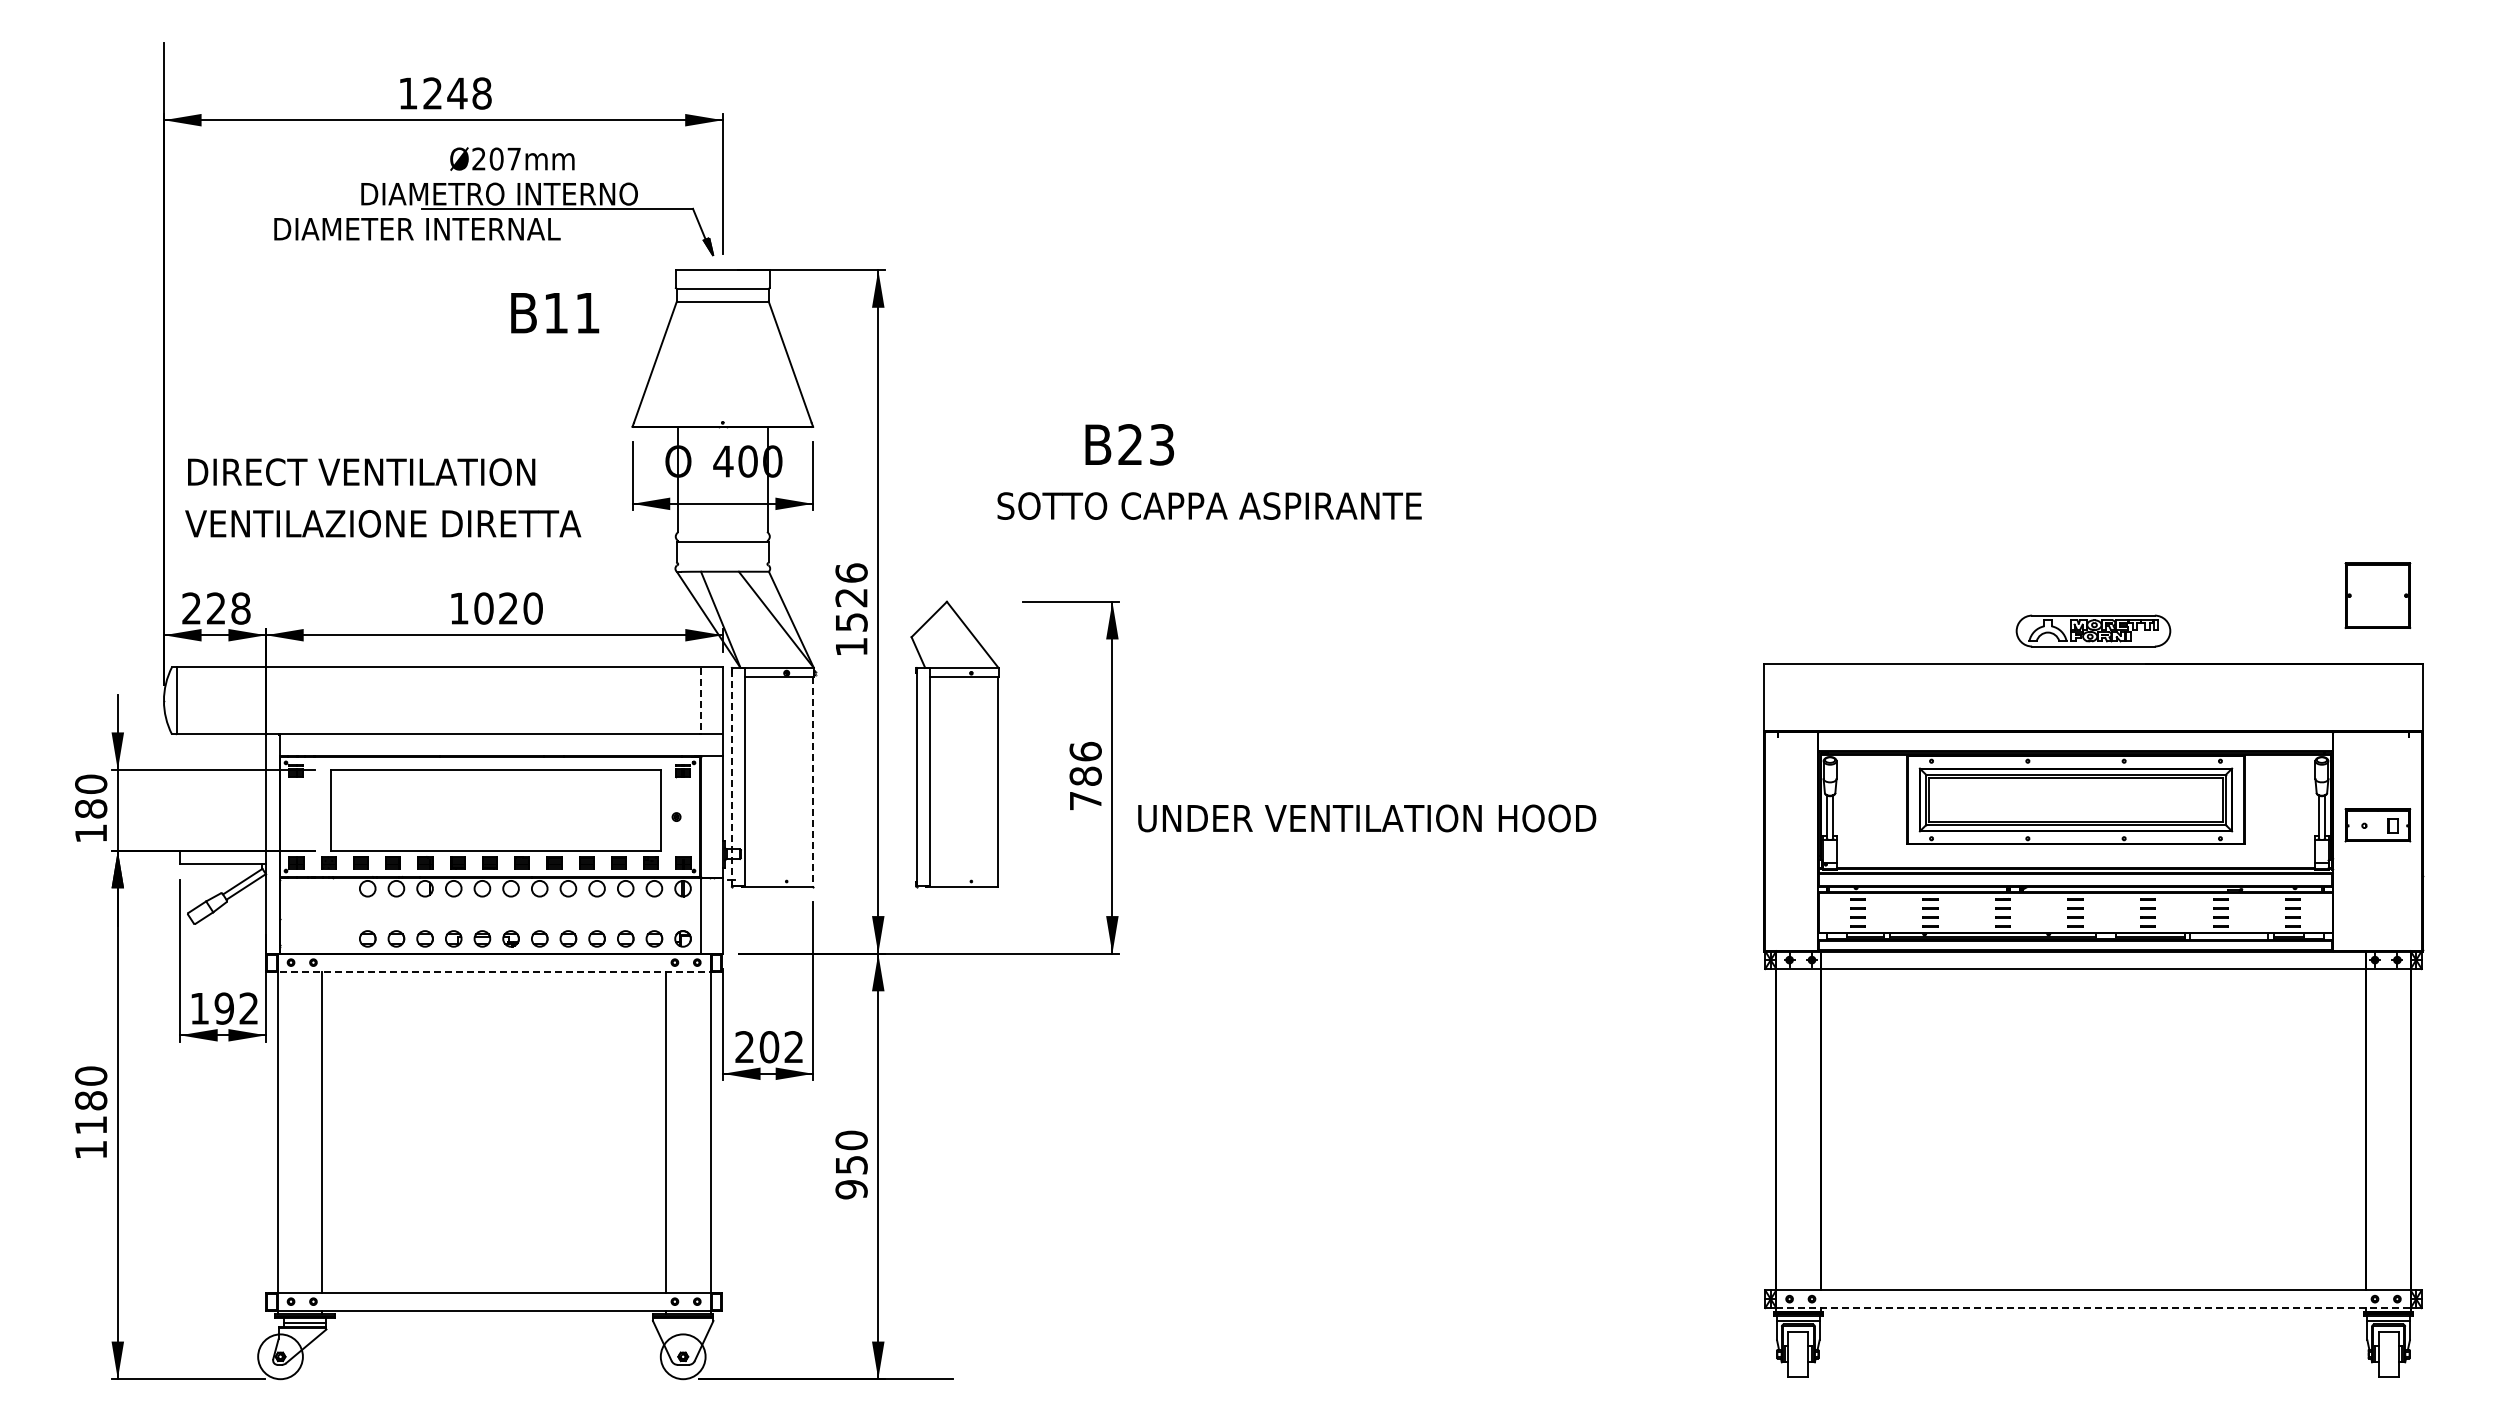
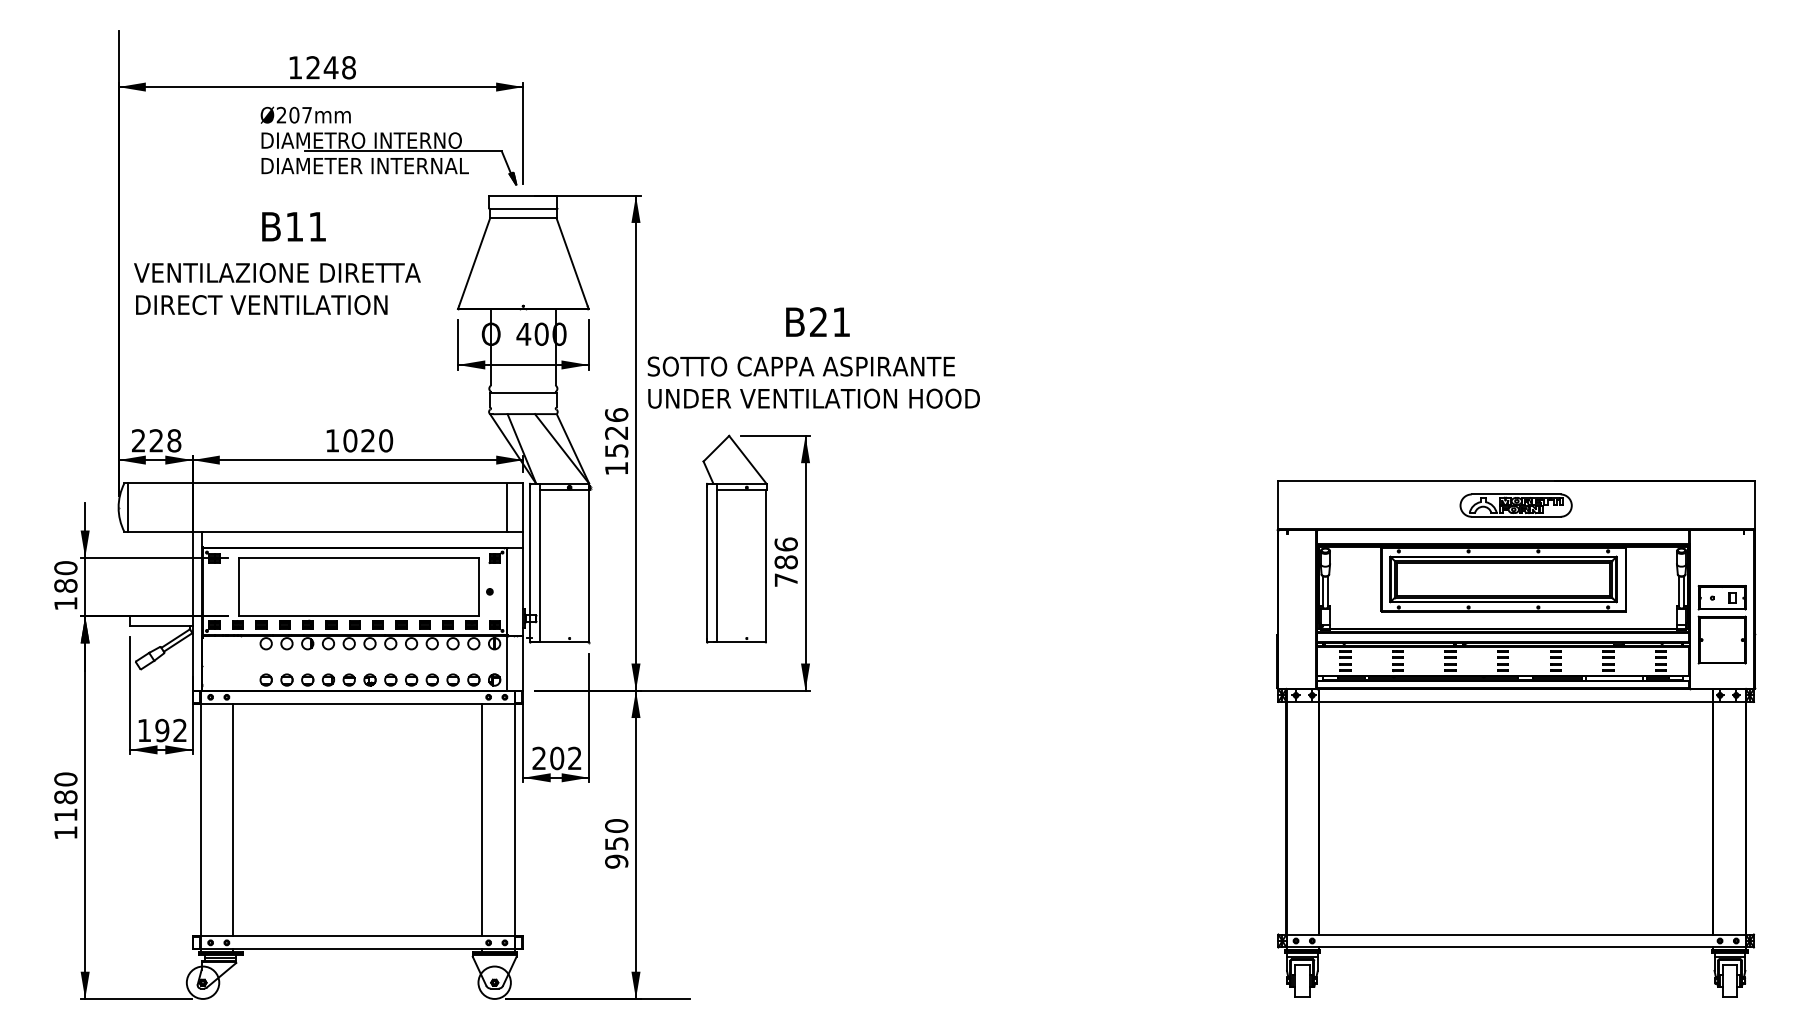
text: (512, 158) -> (305, 114), moved
text: (417, 229) -> (365, 166), moved
text: (555, 313) -> (294, 227), moved
text: (1162, 444) -> (841, 321), B23 -> B21
text: (361, 472) -> (261, 305), moved
text: (1209, 505) -> (801, 366), moved
text: (383, 523) -> (277, 272), moved
part: (2377, 595) -> (1721, 639), moved
part: (2093, 630) -> (1516, 505), moved
line: (700, 701) -> (507, 508), dashed -> solid
part: (954, 744) -> (734, 539), moved
line: (731, 776) -> (529, 562), dashed -> solid
line: (813, 781) -> (589, 566), dashed -> solid
text: (1367, 818) -> (814, 398), moved
line: (494, 971) -> (358, 703), dashed -> solid
line: (2094, 1308) -> (1516, 947), dashed -> solid

